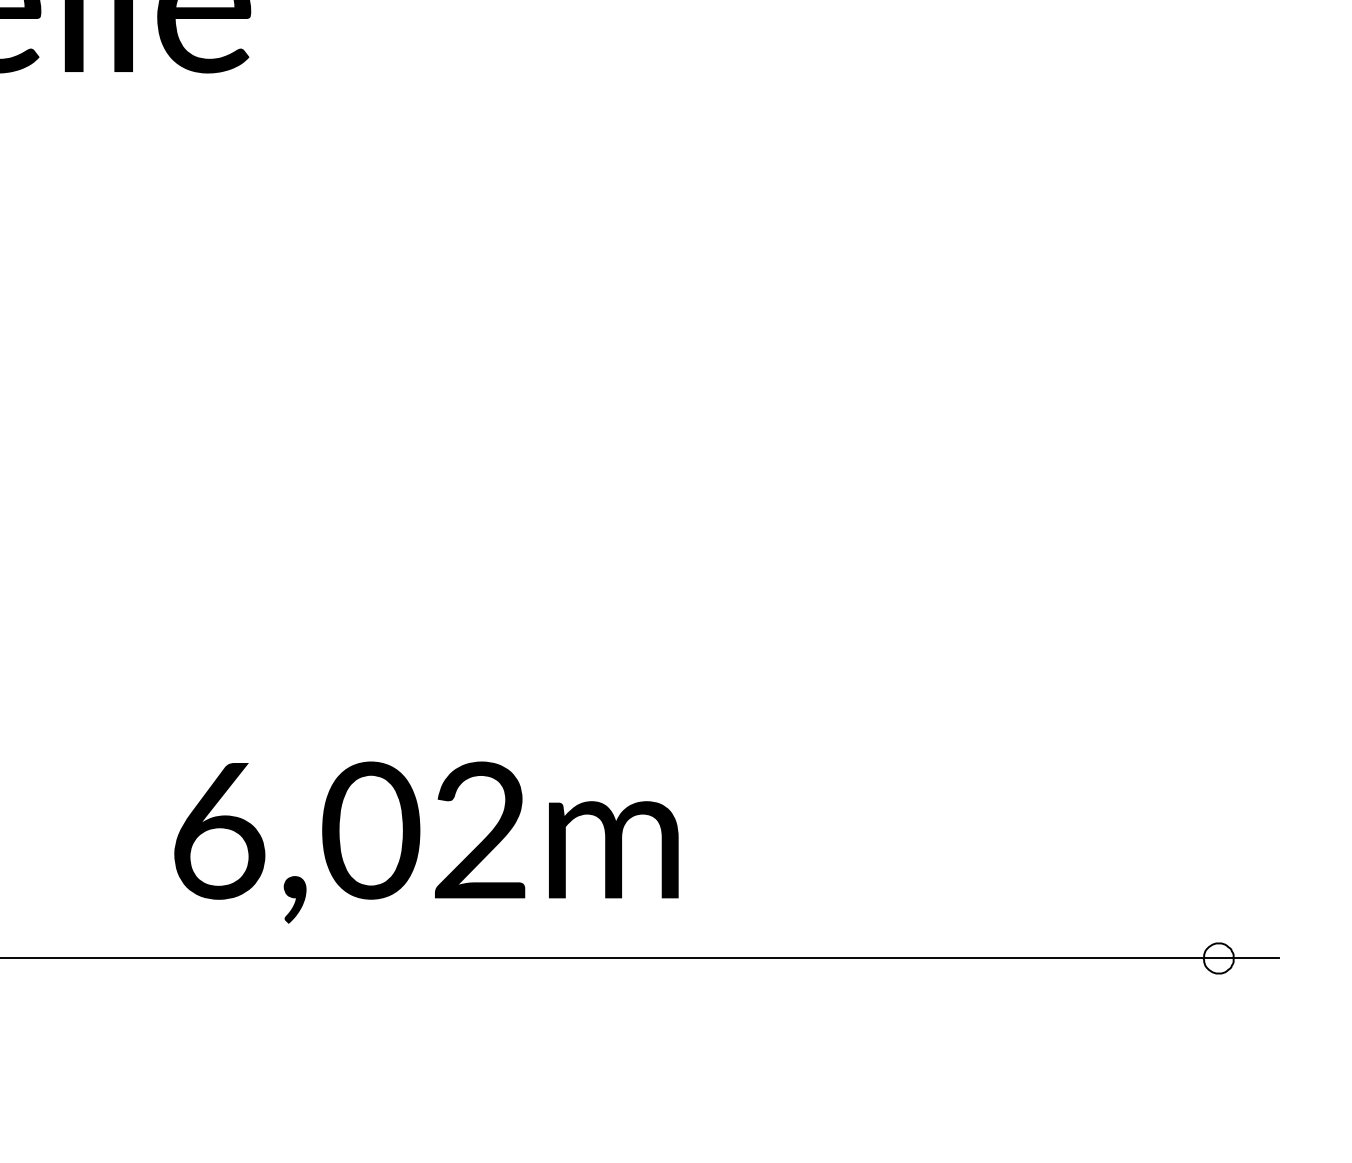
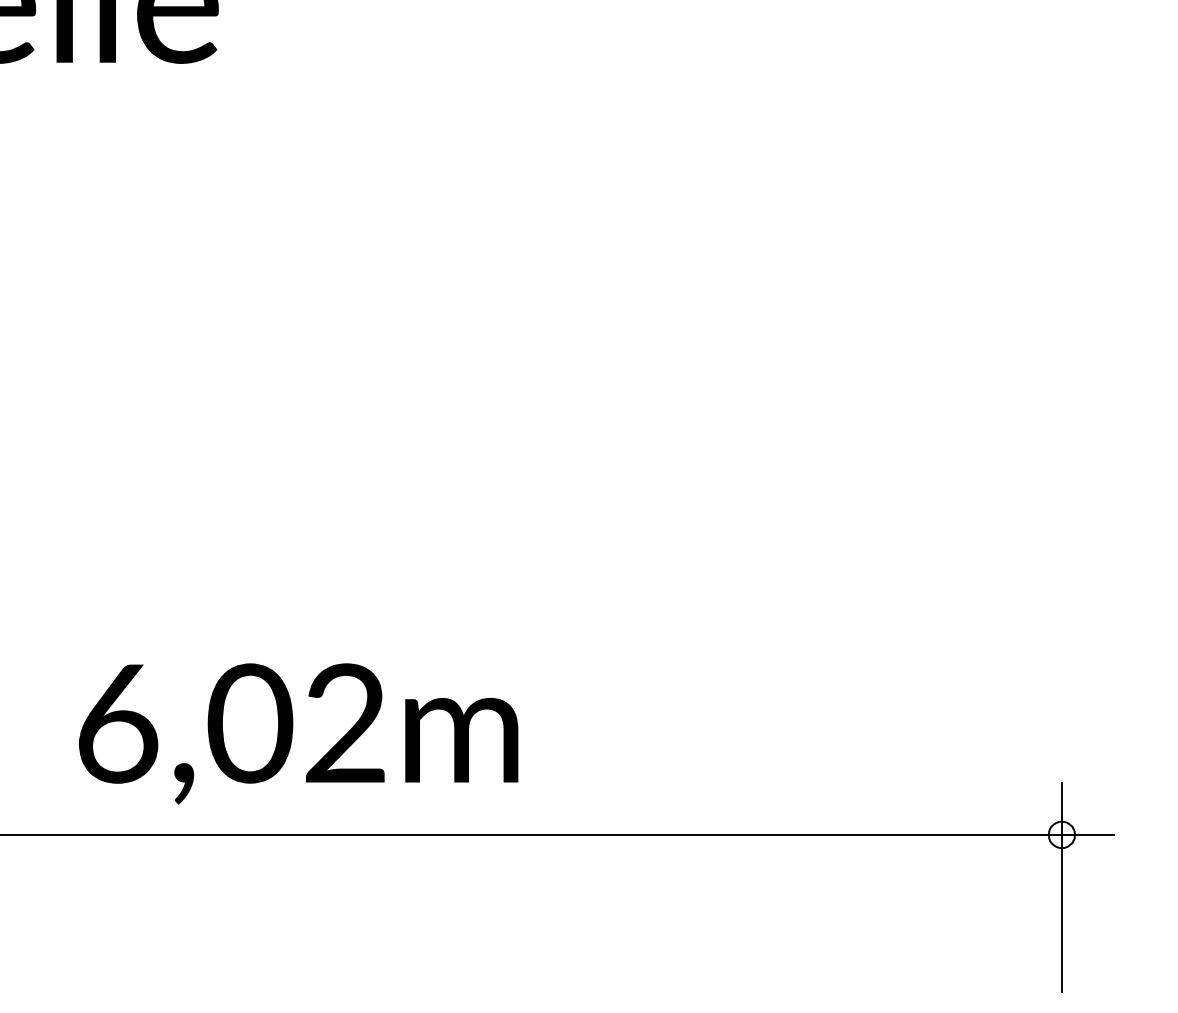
text: (426, 842) -> (298, 733), moved
line: (1218, 1018) -> (1061, 887), added

